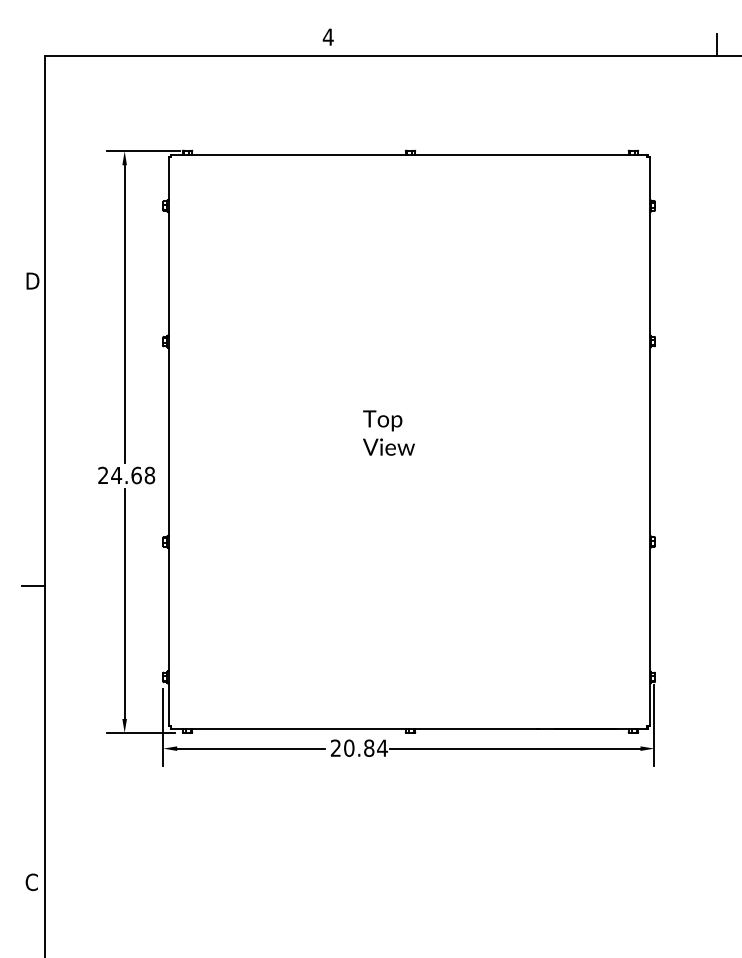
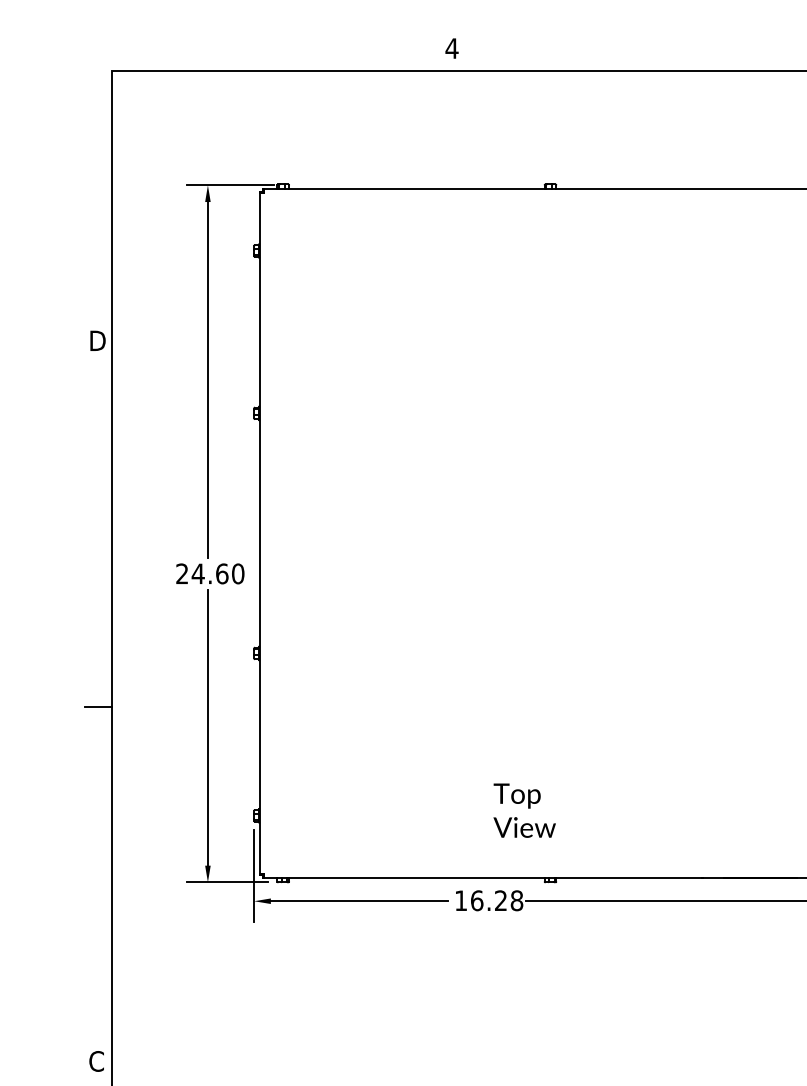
text: (388, 432) -> (524, 809), moved
text: (149, 475) -> (237, 573), 24.68 -> 24.60
text: (358, 747) -> (488, 899), 20.84 -> 16.28

